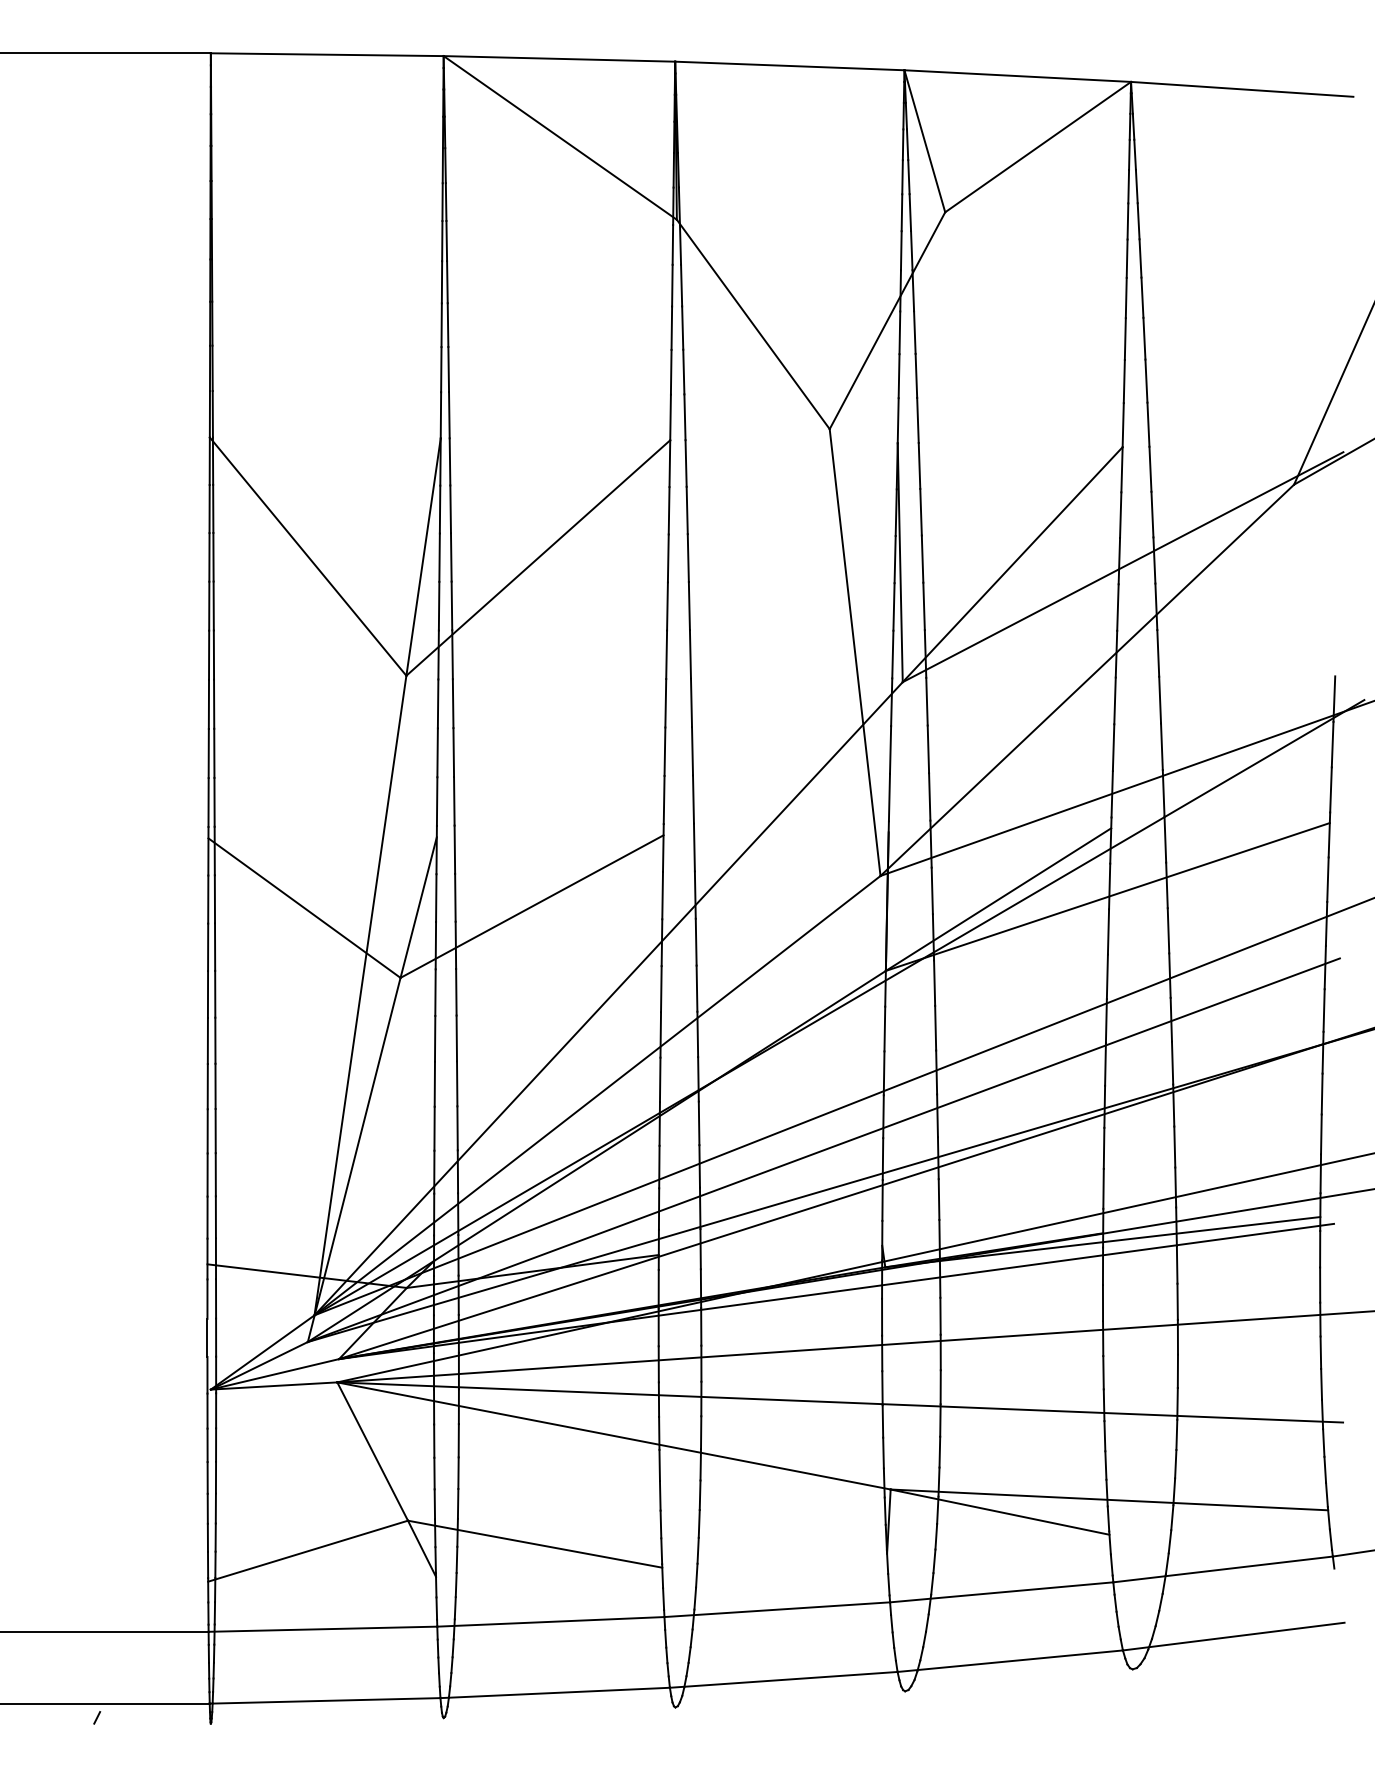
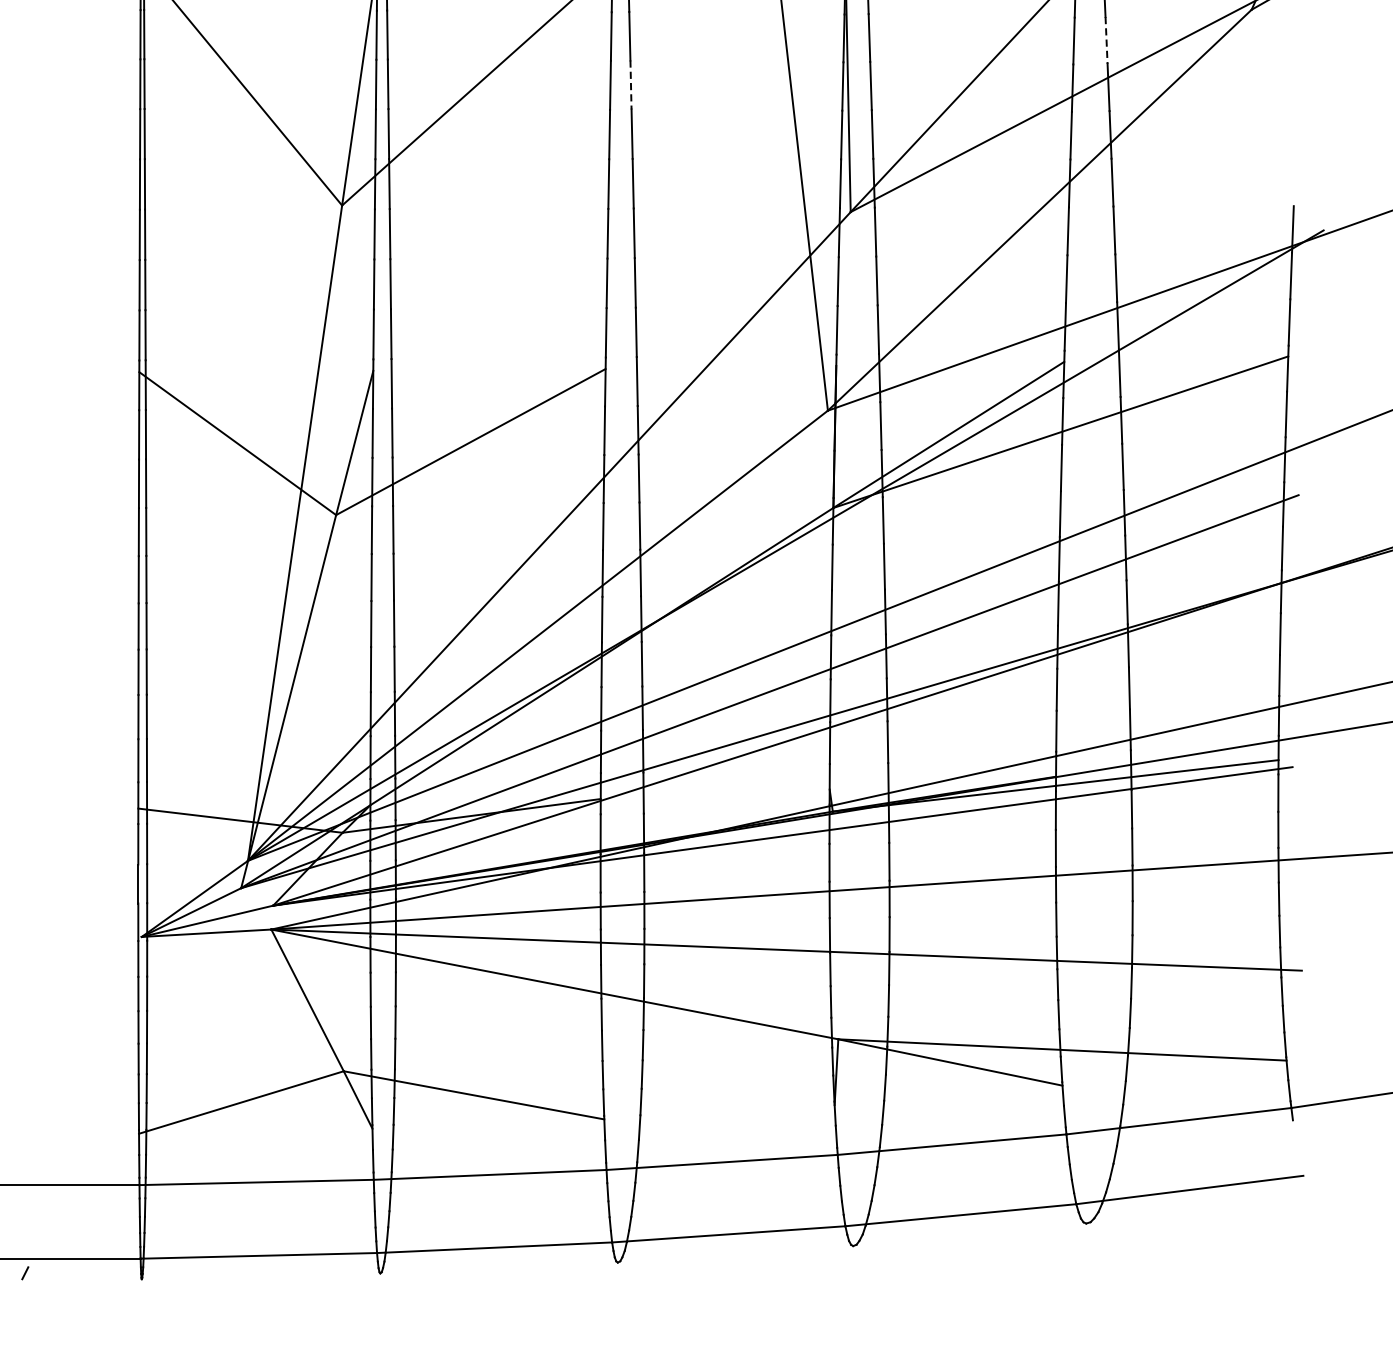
line: (1152, 514) -> (1106, 40), solid -> dashed
line: (688, 558) -> (631, 85), solid -> dashed

